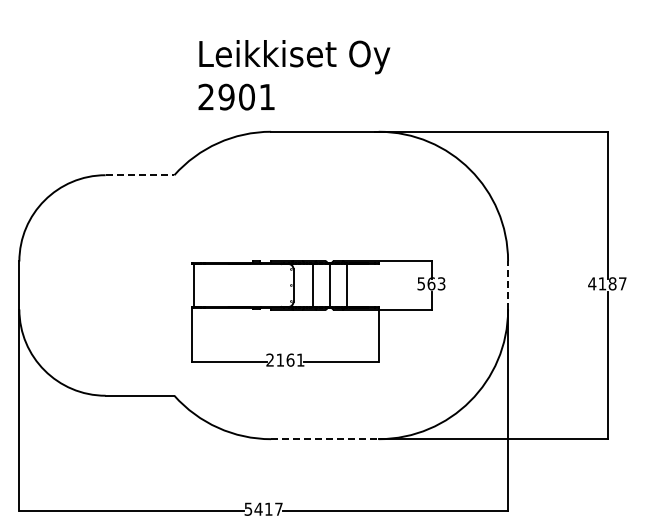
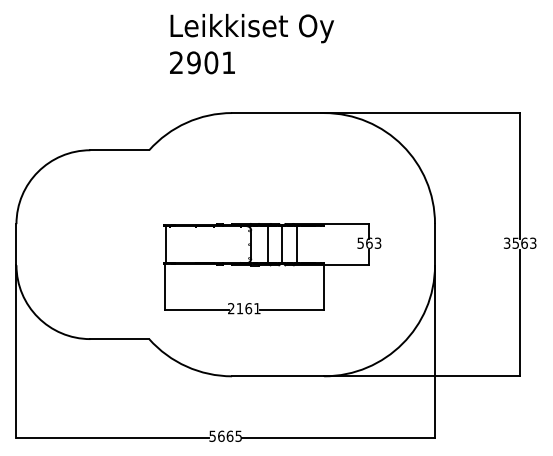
text: (294, 75) -> (252, 44), moved
line: (140, 175) -> (120, 150), dashed -> solid
text: (607, 283) -> (520, 242), 4187 -> 3563
line: (508, 284) -> (435, 243), dashed -> solid
line: (324, 439) -> (277, 376), dashed -> solid
text: (268, 508) -> (229, 435), 5417 -> 5665

